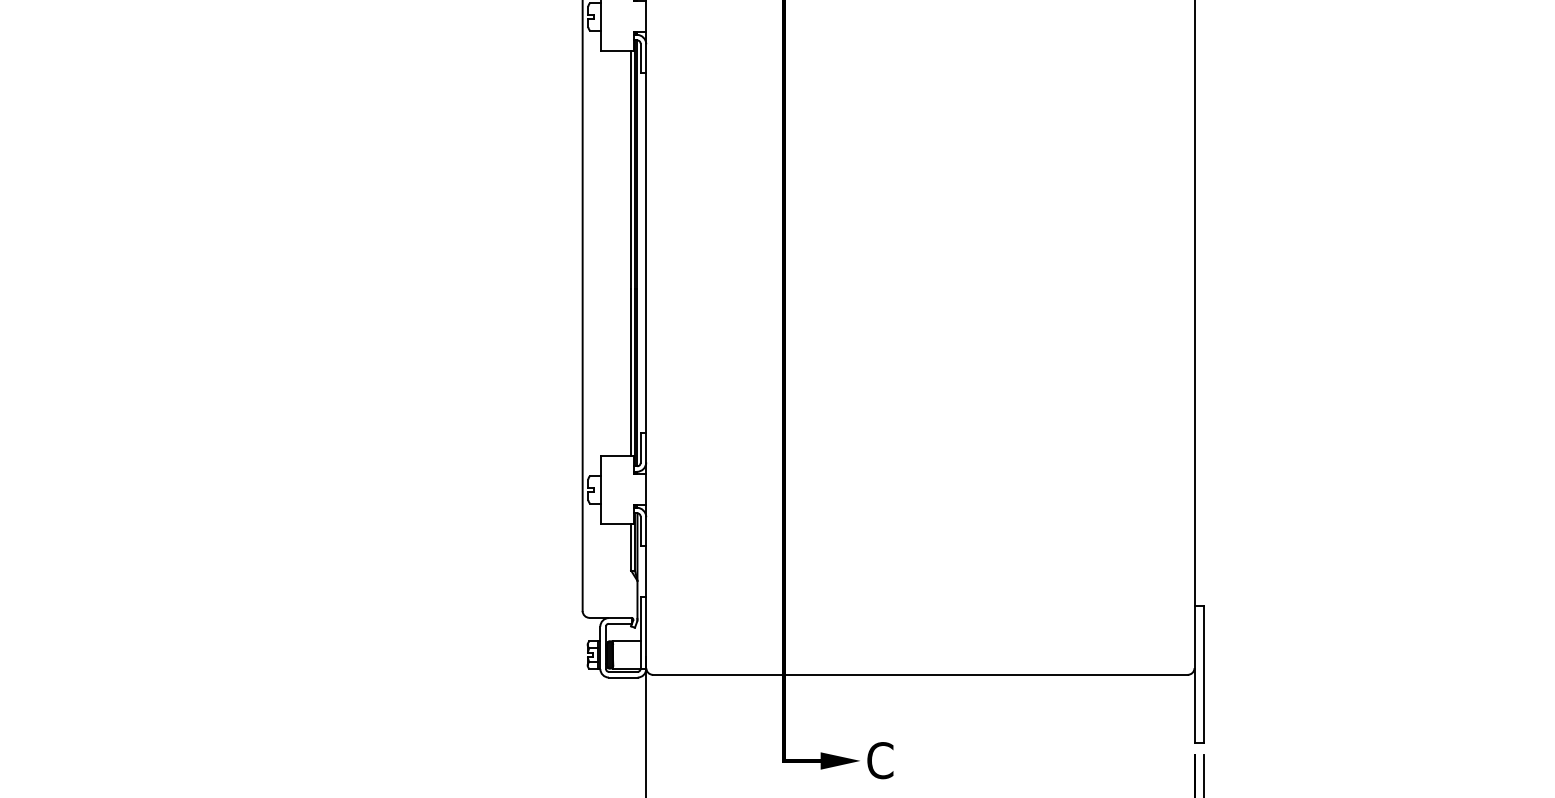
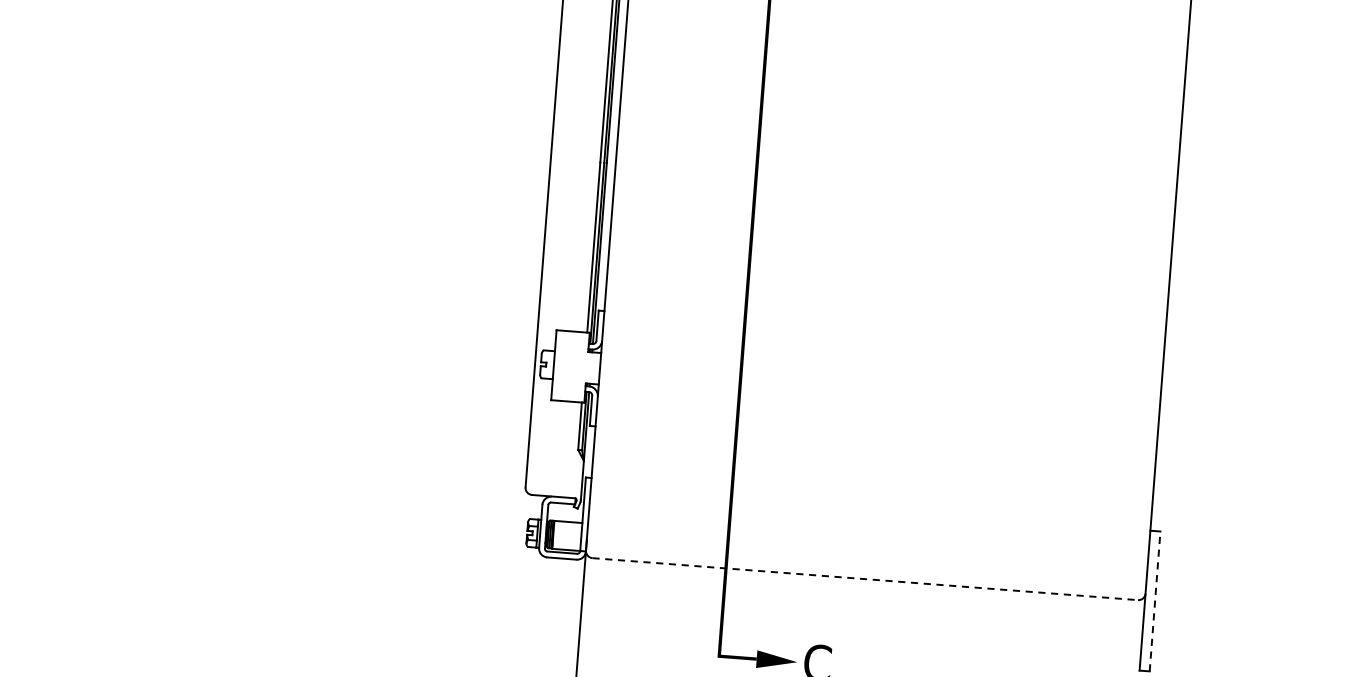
line: (920, 674) -> (865, 578), solid -> dashed
line: (1204, 674) -> (1155, 601), solid -> dashed

